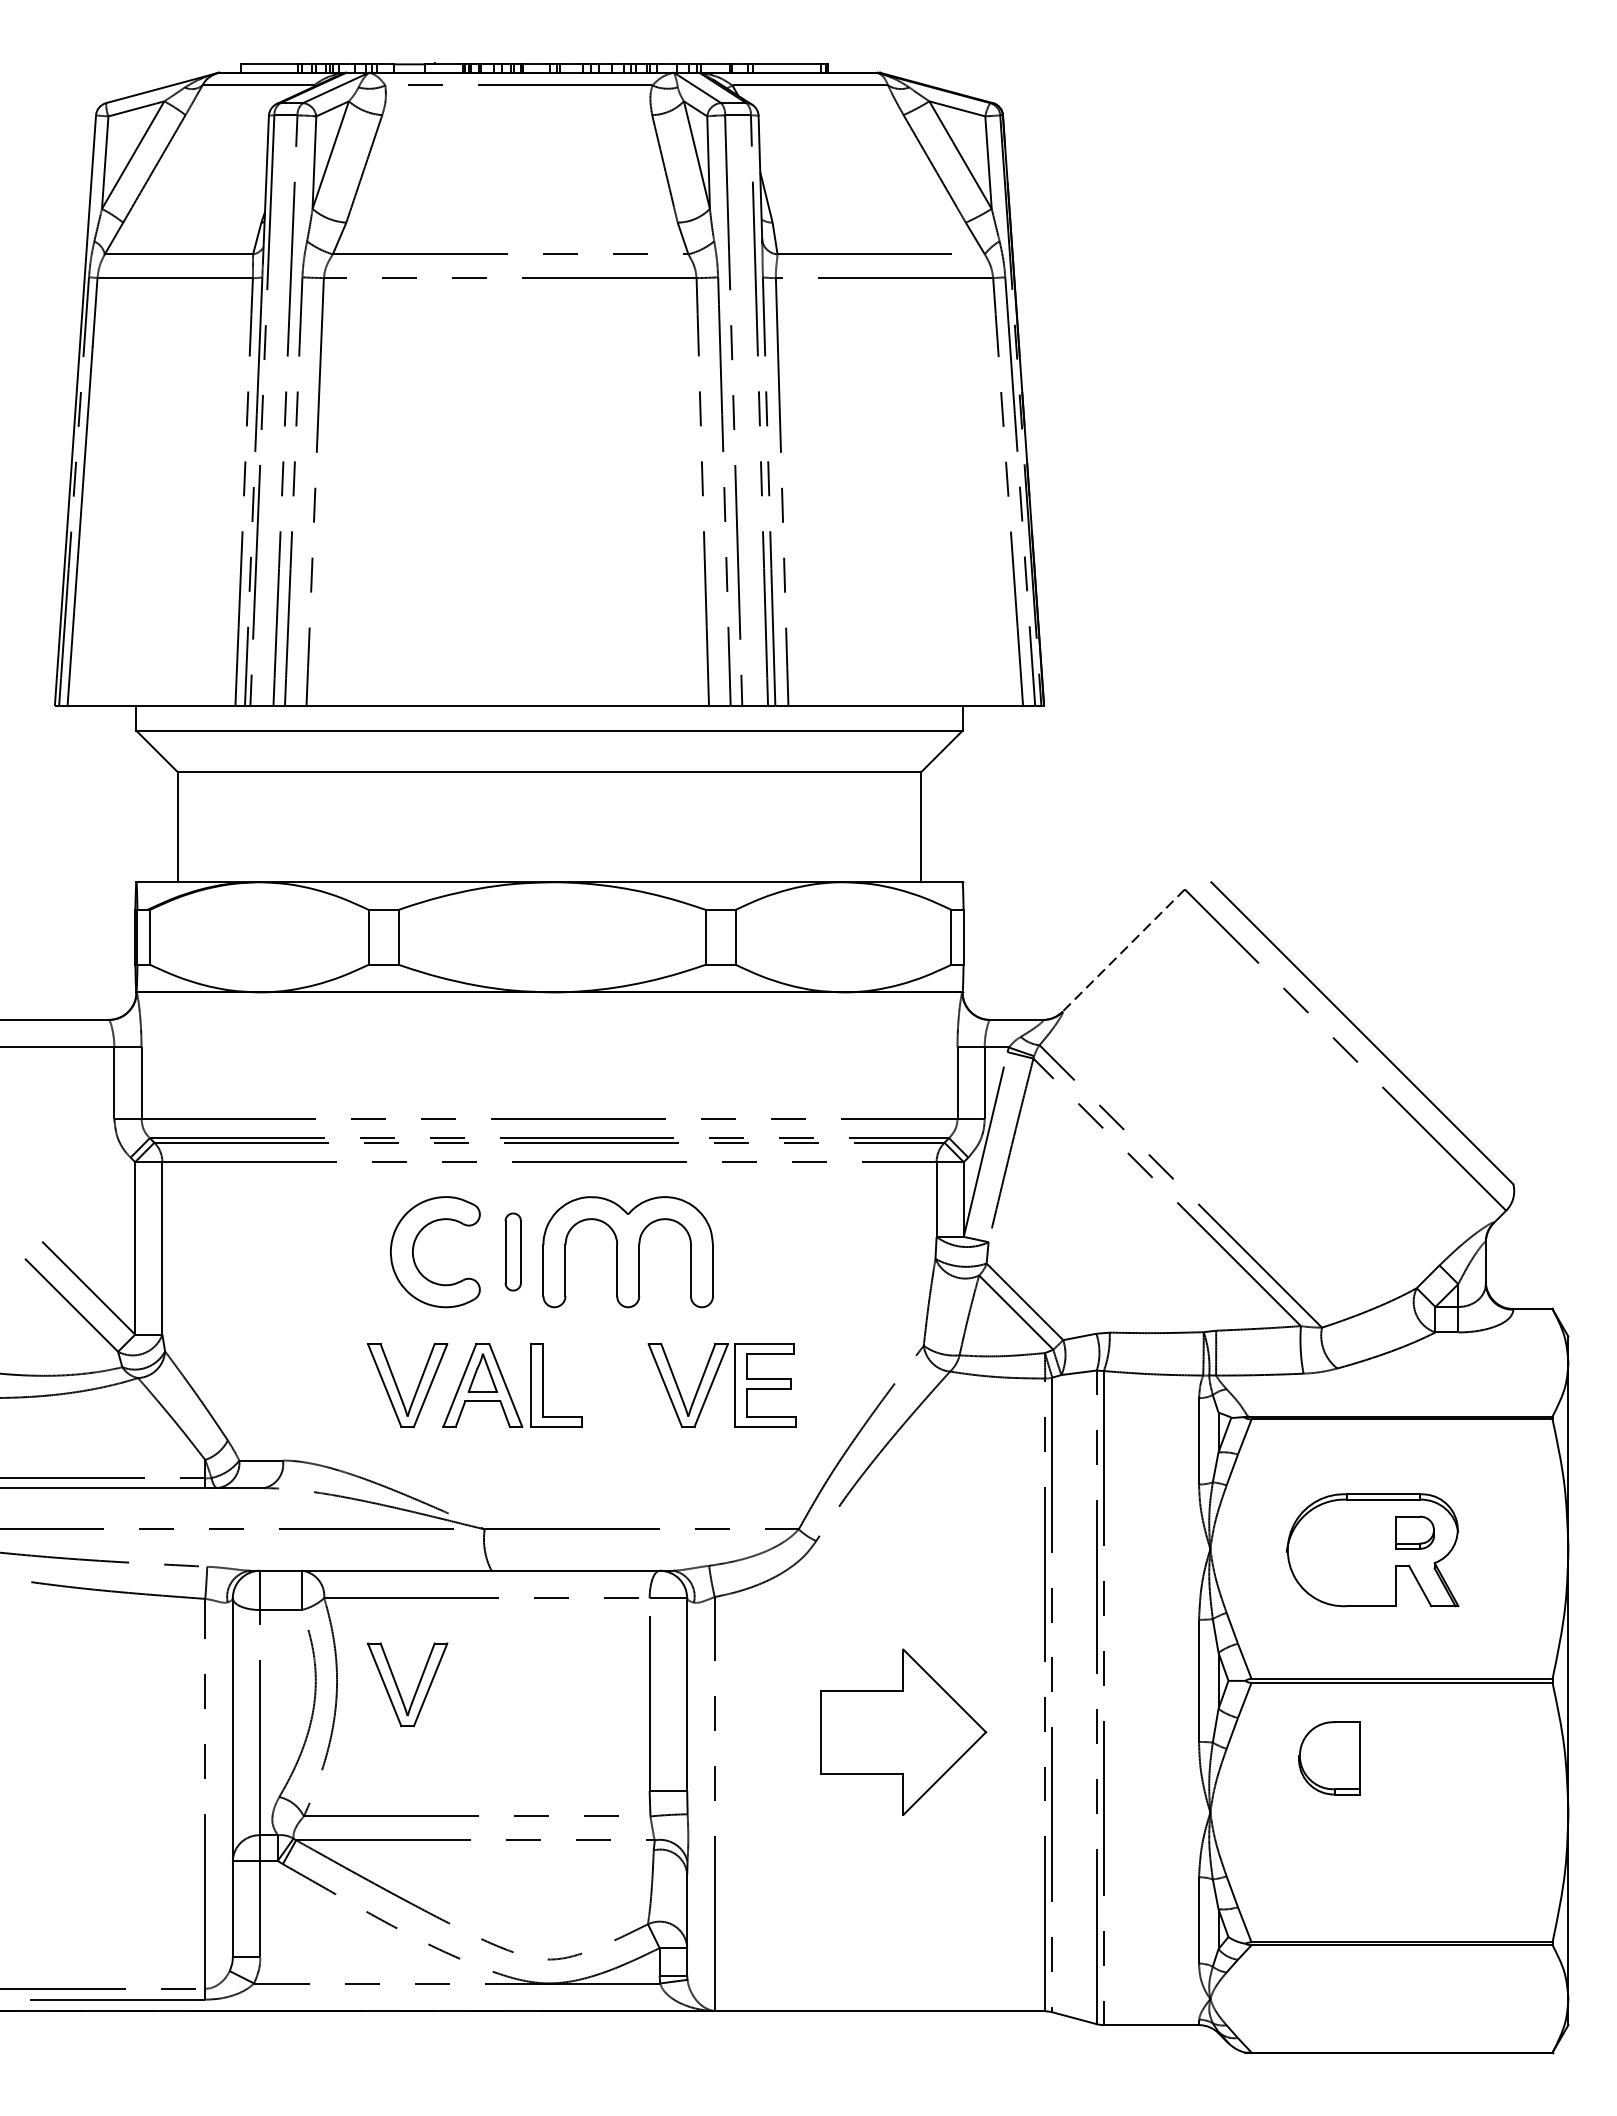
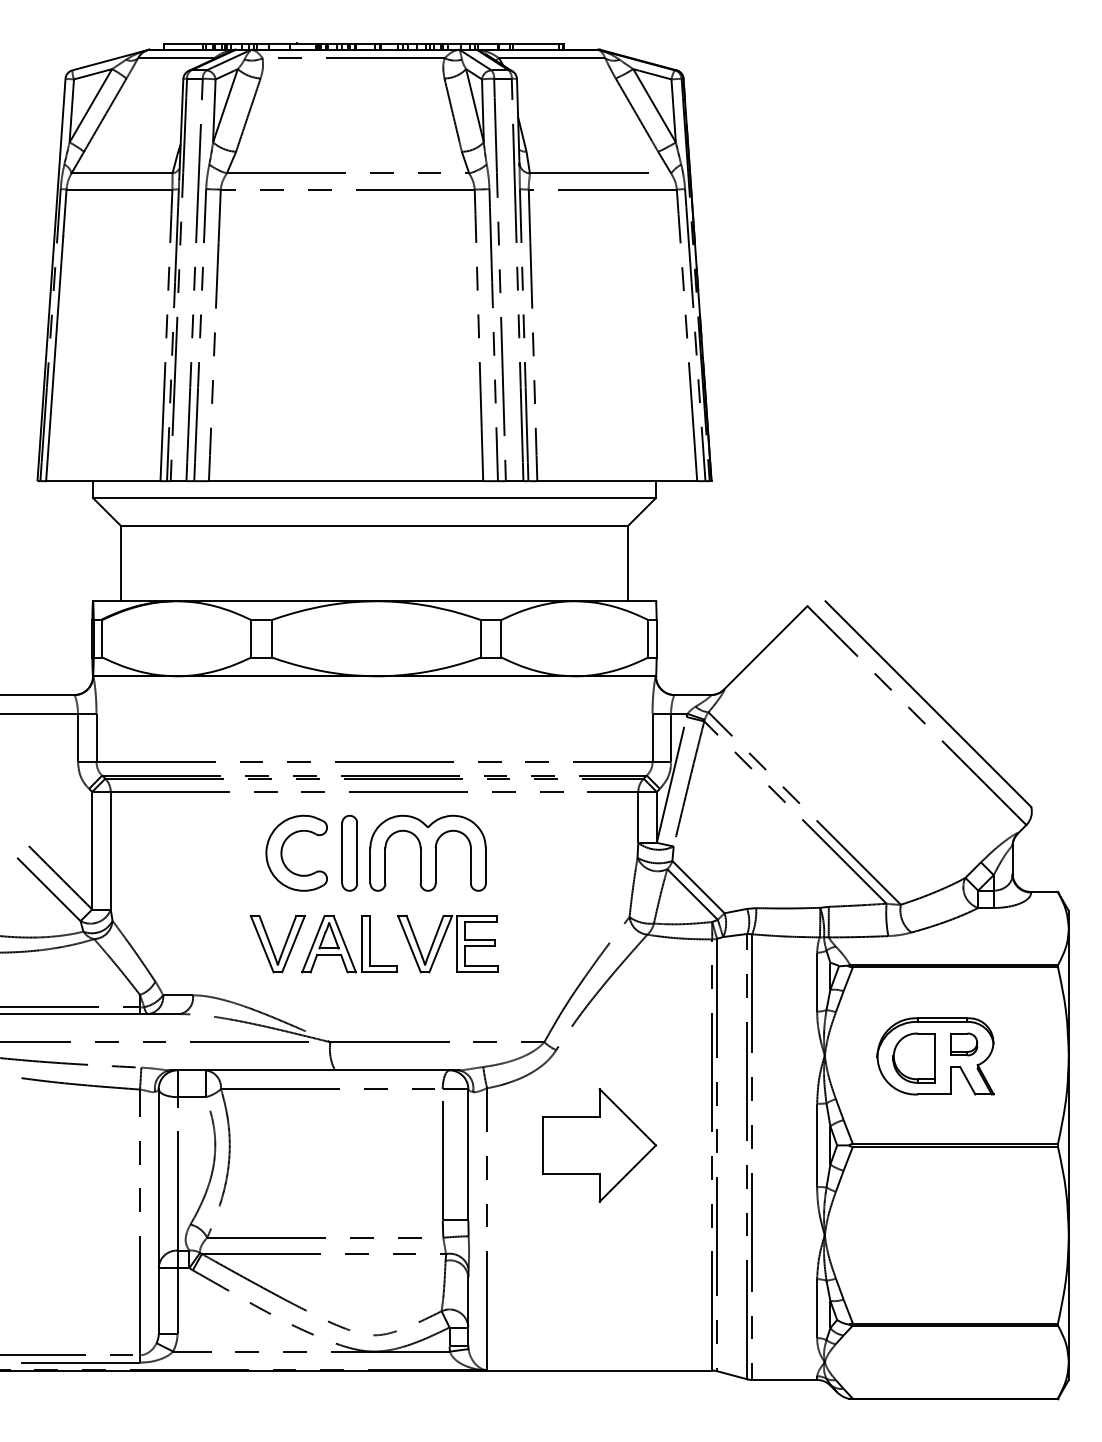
line: (1123, 950) -> (765, 647), dashed -> solid
part: (512, 1250) -> (349, 852), size x1.43
part: (721, 1386) -> (447, 944), moved
part: (407, 1685) -> (277, 1148), removed
part: (903, 1732) -> (599, 1145), moved
part: (1328, 1757) -> (913, 1057), moved

